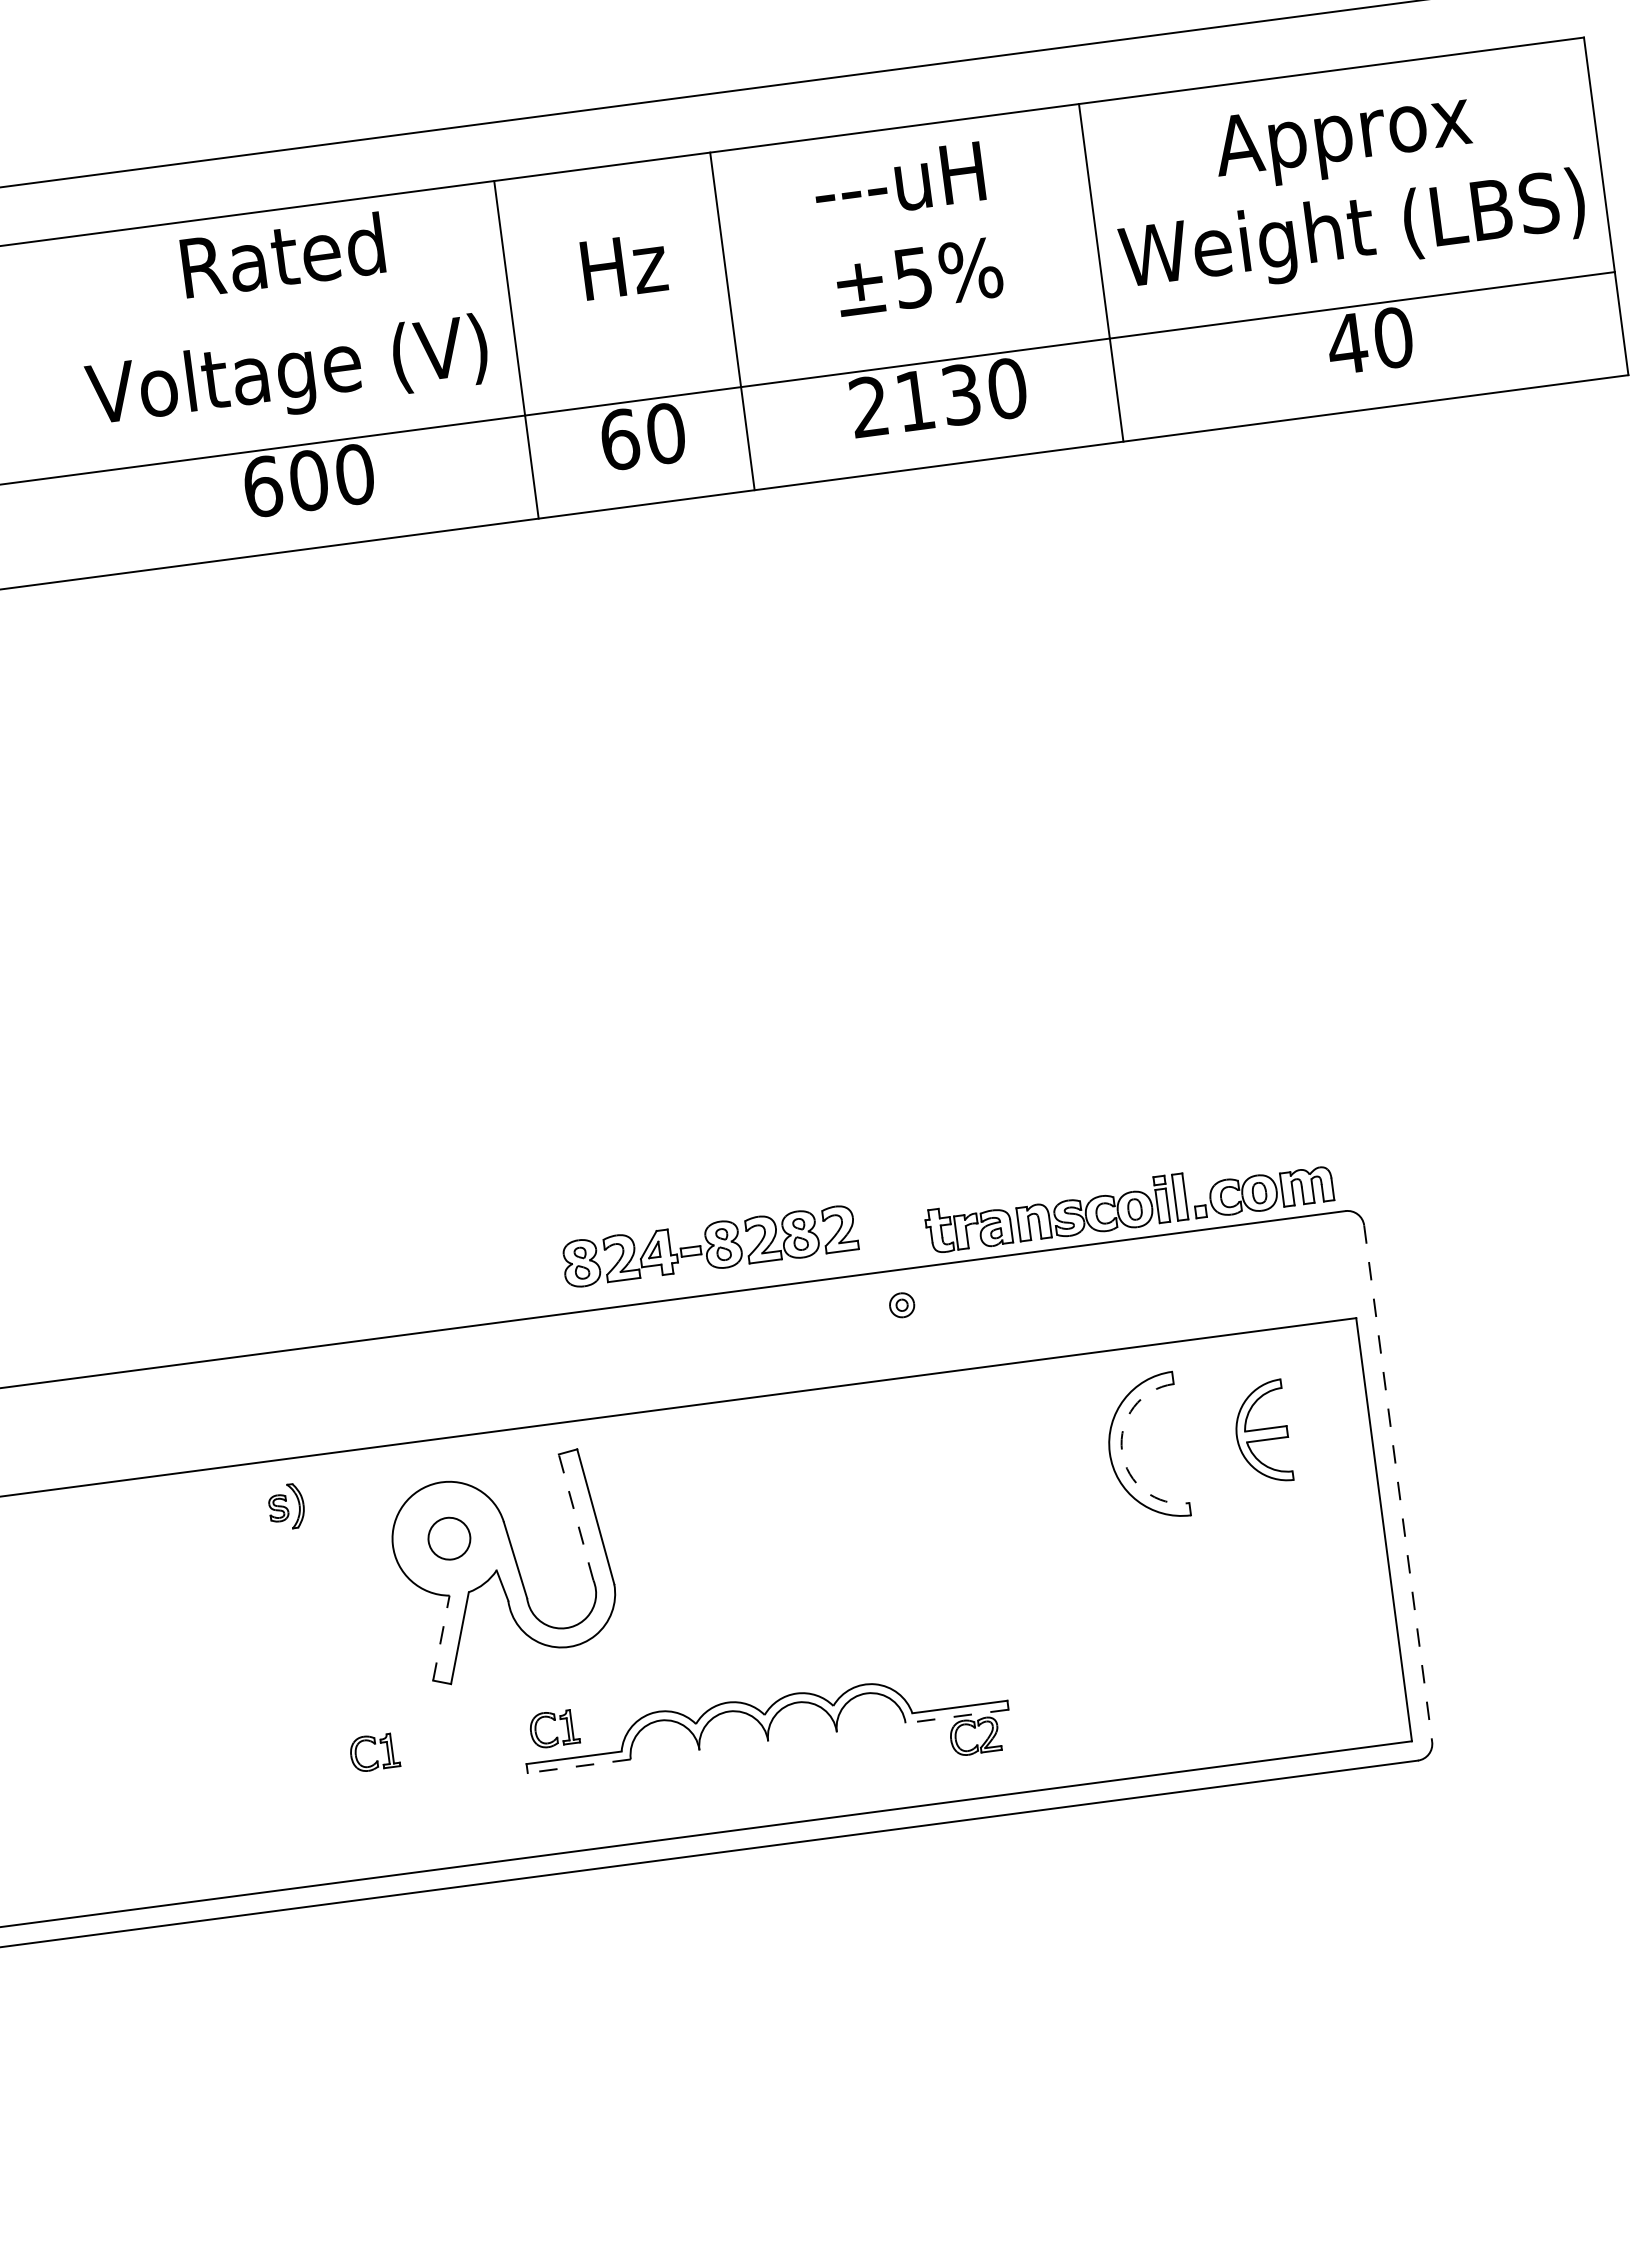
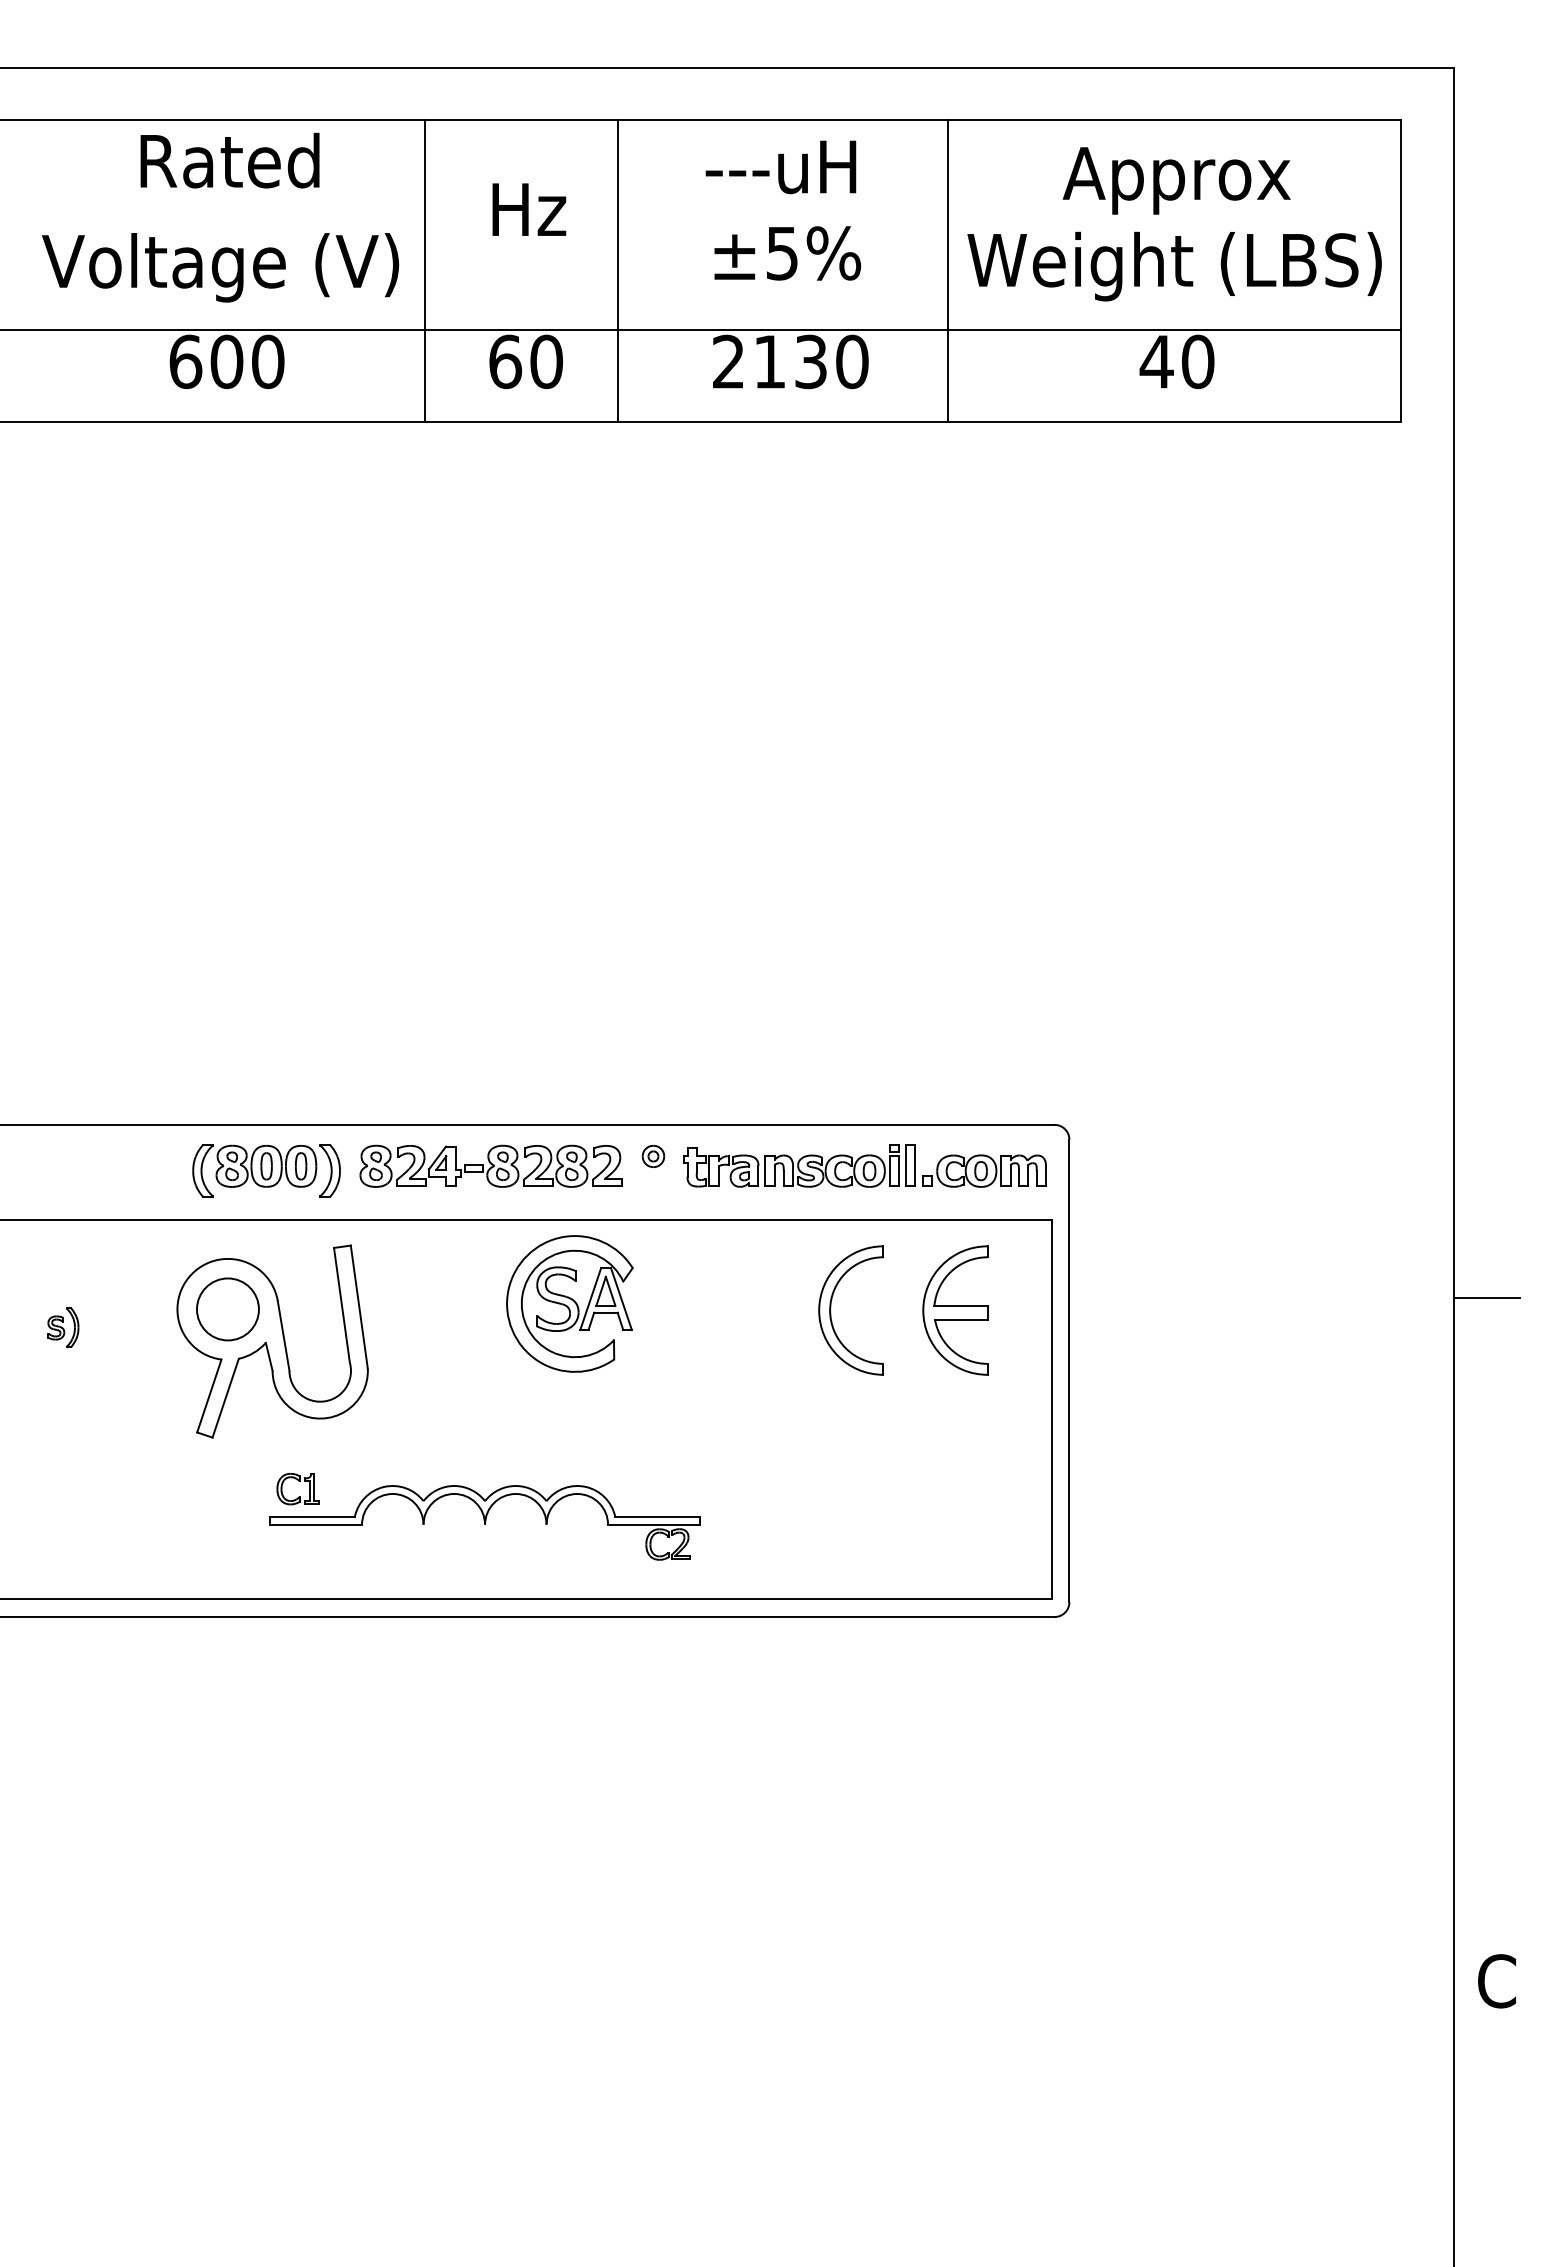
part: (1128, 1203) -> (864, 1165), moved
part: (709, 1245) -> (490, 1165), moved
part: (472, 1377) -> (266, 1170), added
part: (1262, 1432) -> (955, 1310), size x1.43
arc: (1122, 1451) -> (830, 1310), dashed -> solid
part: (829, 1481) -> (569, 1303), added
line: (1398, 1484) -> (1069, 1371), dashed -> solid
part: (286, 1506) -> (63, 1327), moved
line: (575, 1517) -> (341, 1305), dashed -> solid
circle: (448, 1538) -> (227, 1309), size x1.67
line: (441, 1637) -> (209, 1395), dashed -> solid
line: (956, 1716) -> (653, 1524), dashed -> solid
part: (375, 1760) -> (137, 1496), removed
line: (578, 1765) -> (315, 1524), dashed -> solid

